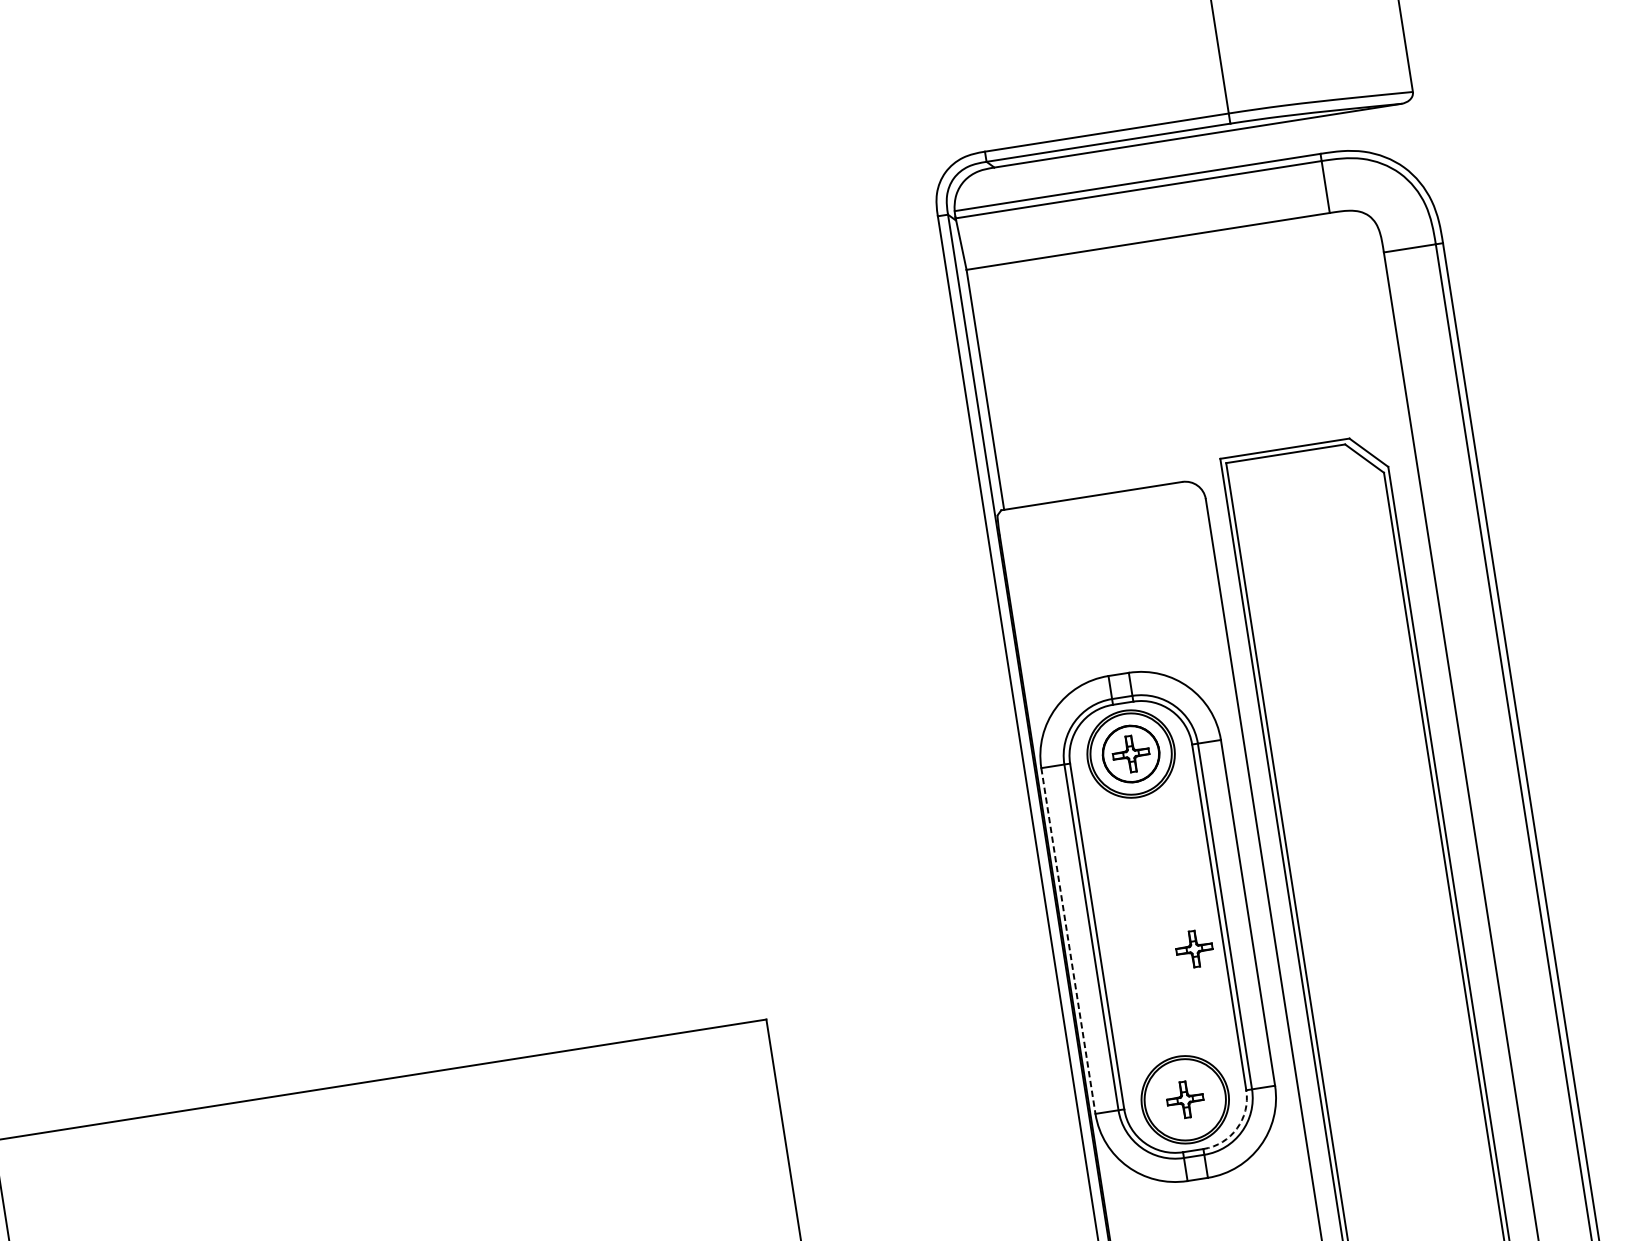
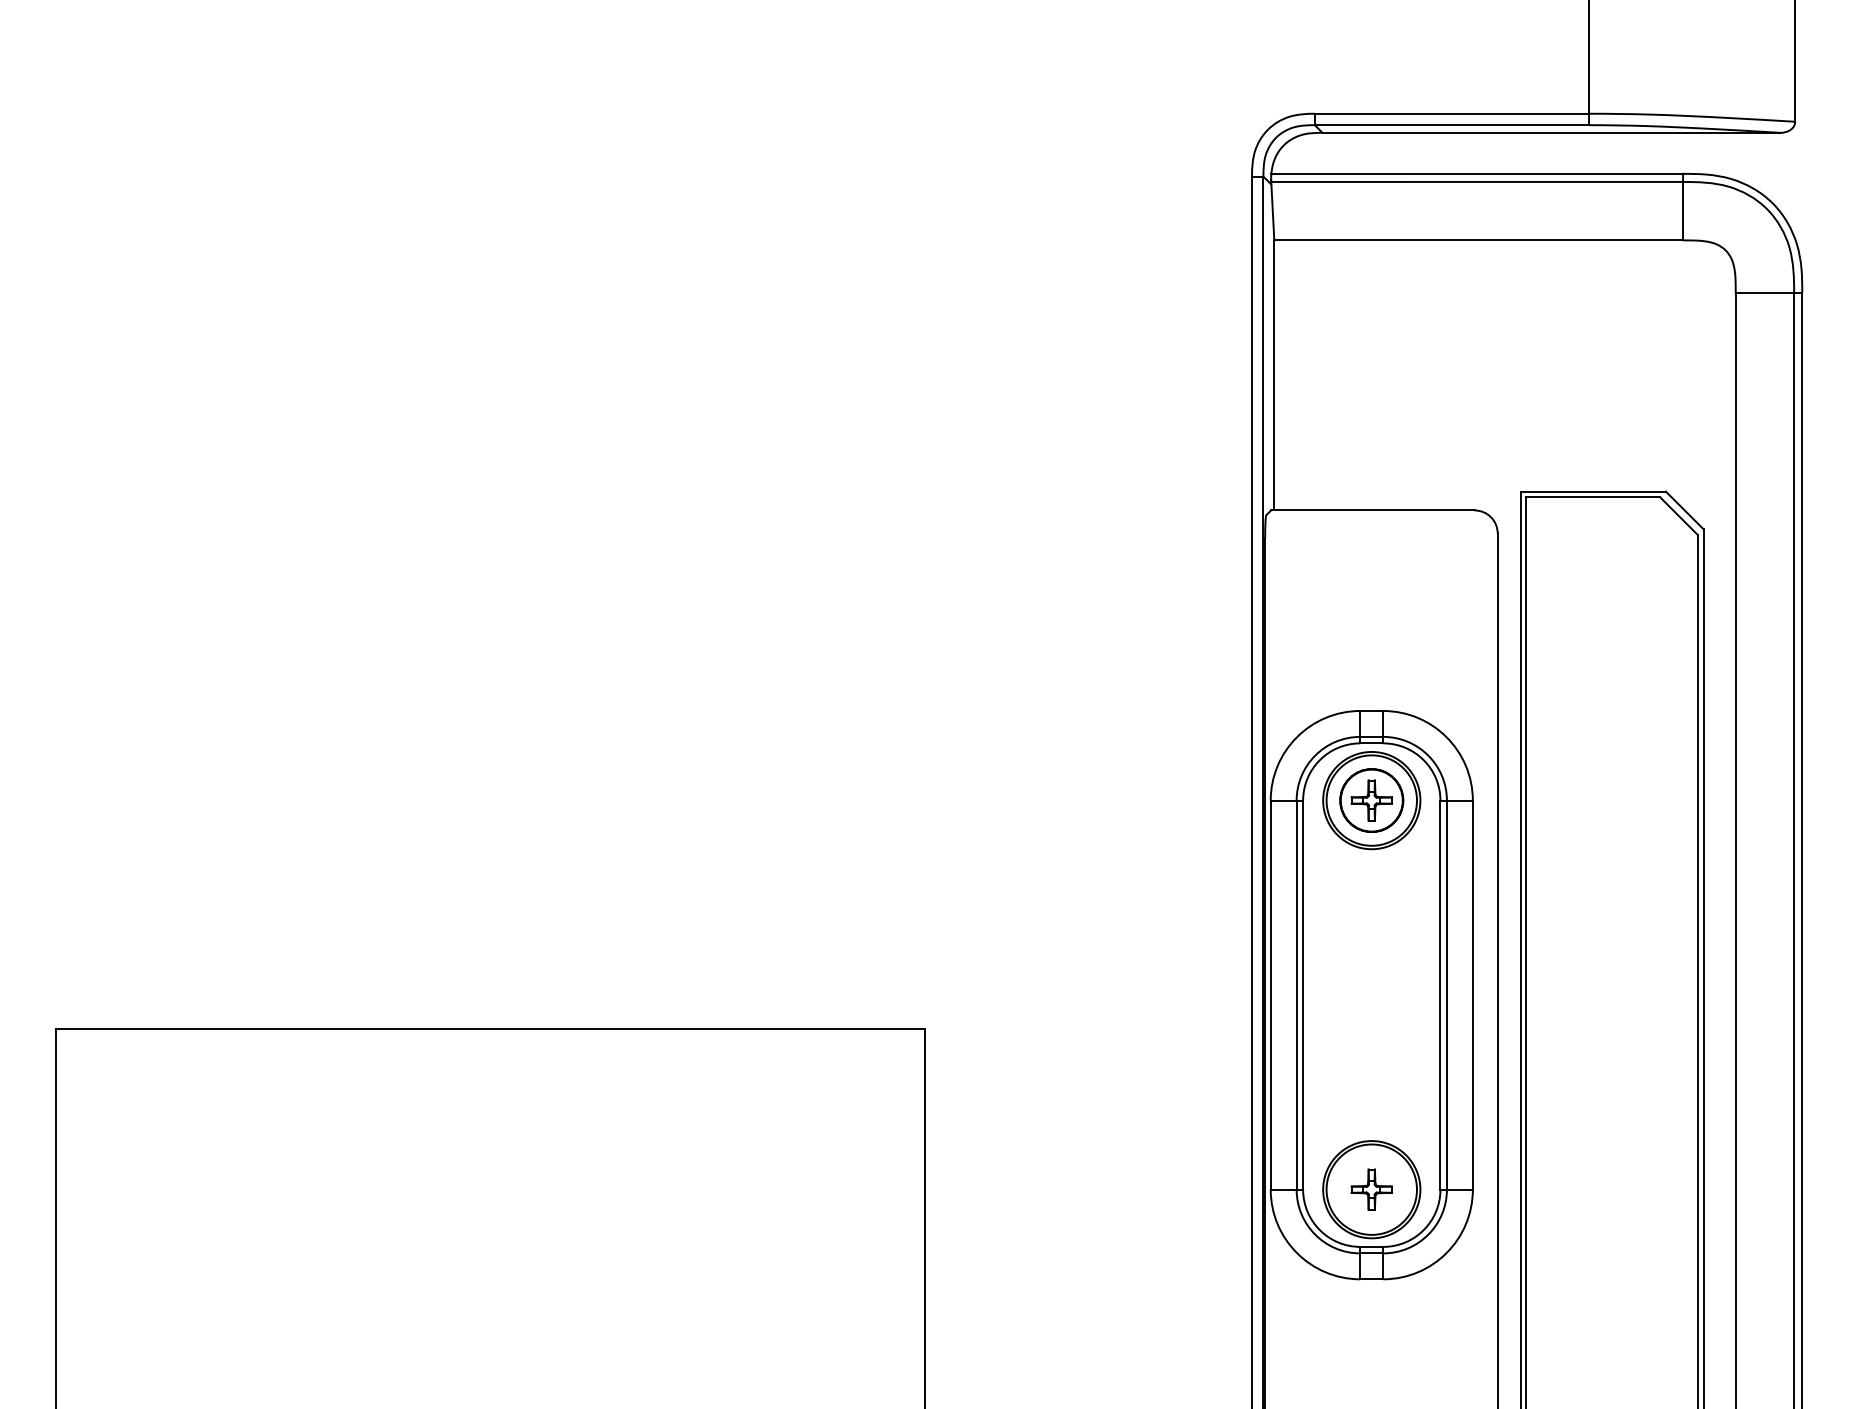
line: (1068, 941) -> (1270, 995), dashed -> solid
part: (1194, 948) -> (1407, 1025), removed
arc: (1236, 1128) -> (1423, 1230), dashed -> solid

